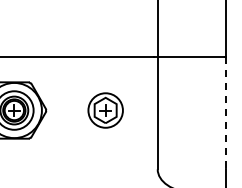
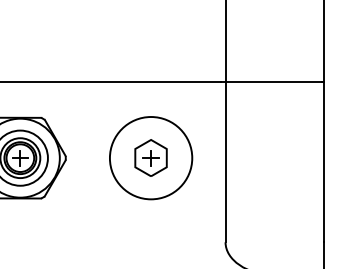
circle: (105, 110) -> (150, 158), size x1.67
line: (226, 113) -> (323, 162), dashed -> solid

